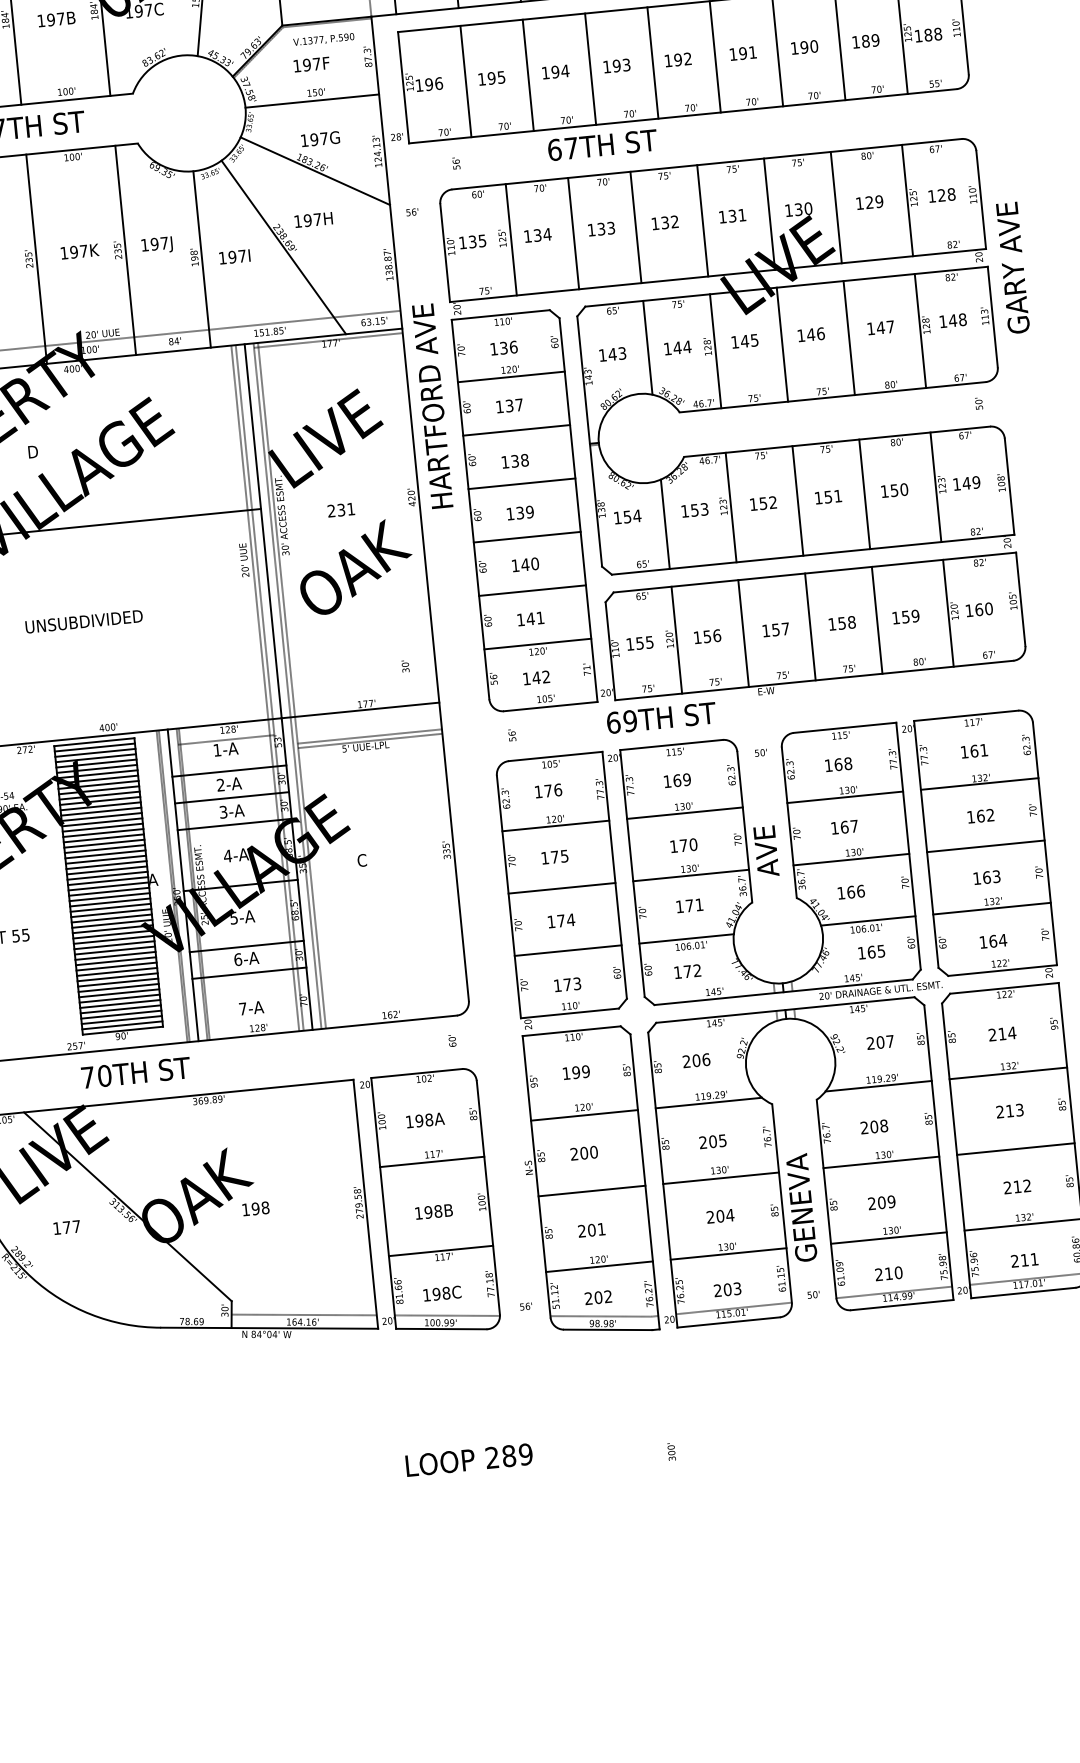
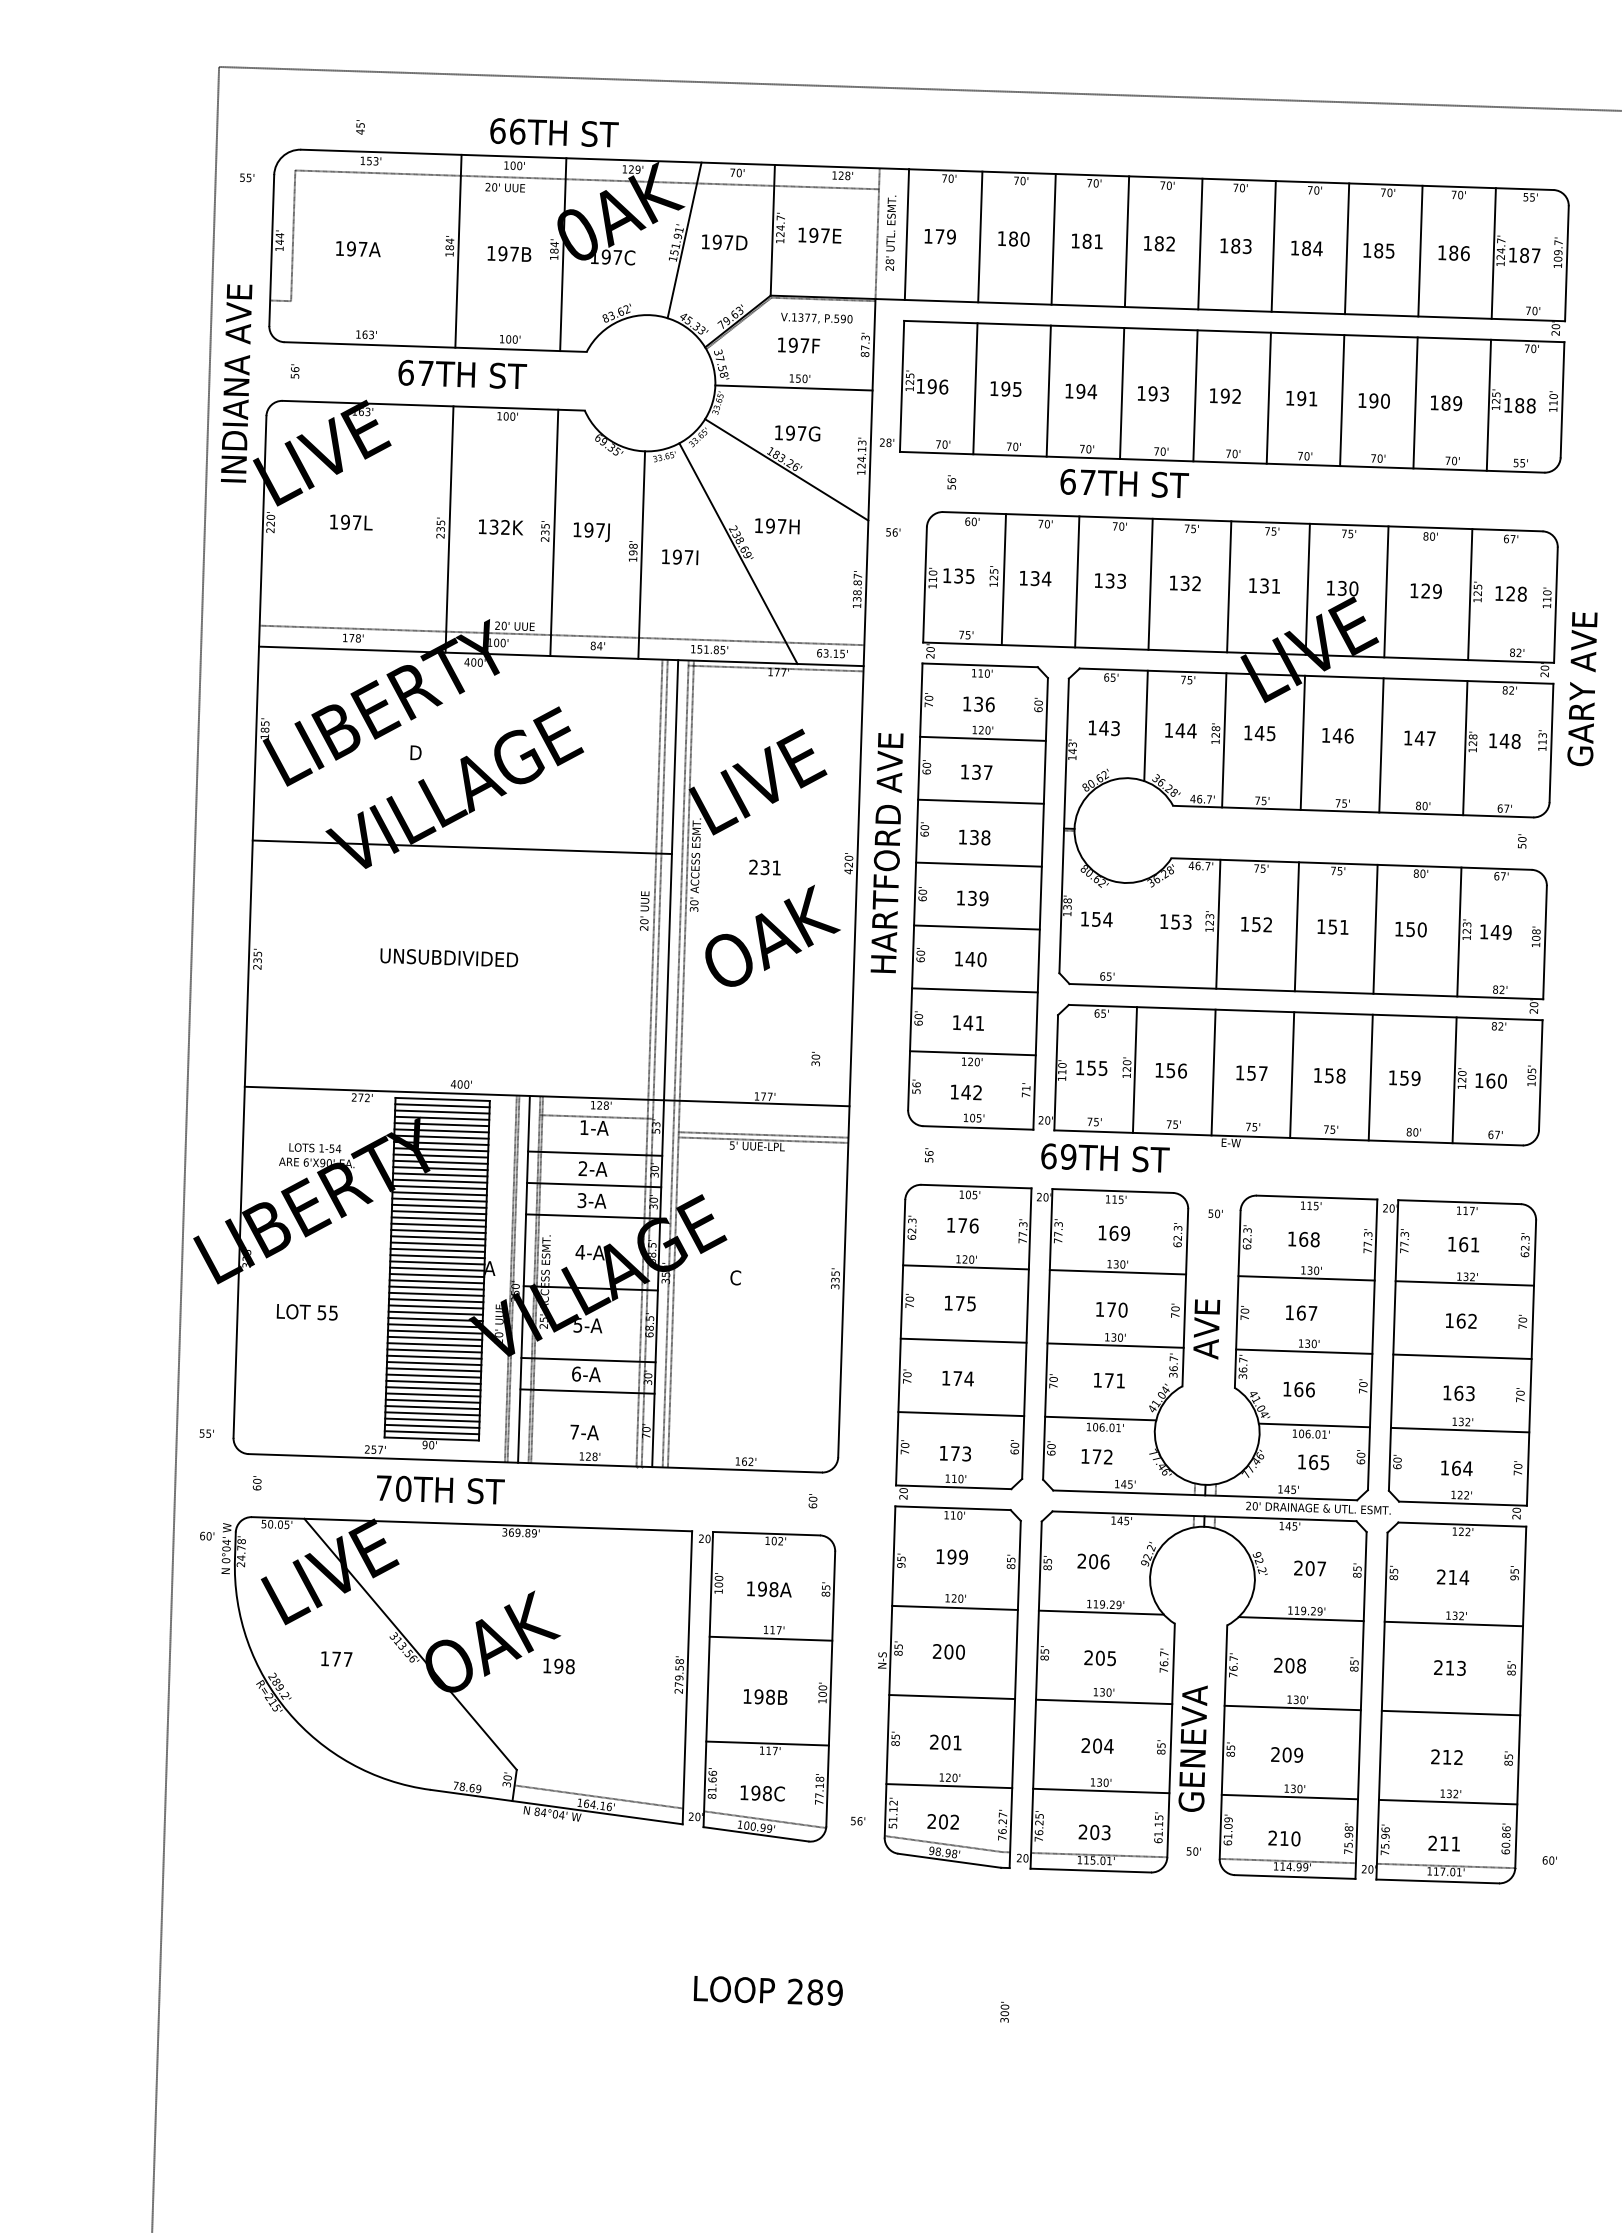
text: (78, 251) -> (499, 526), 197K -> 132K
text: (432, 406) -> (886, 853), moved
line: (665, 524) -> (1139, 933), removed

